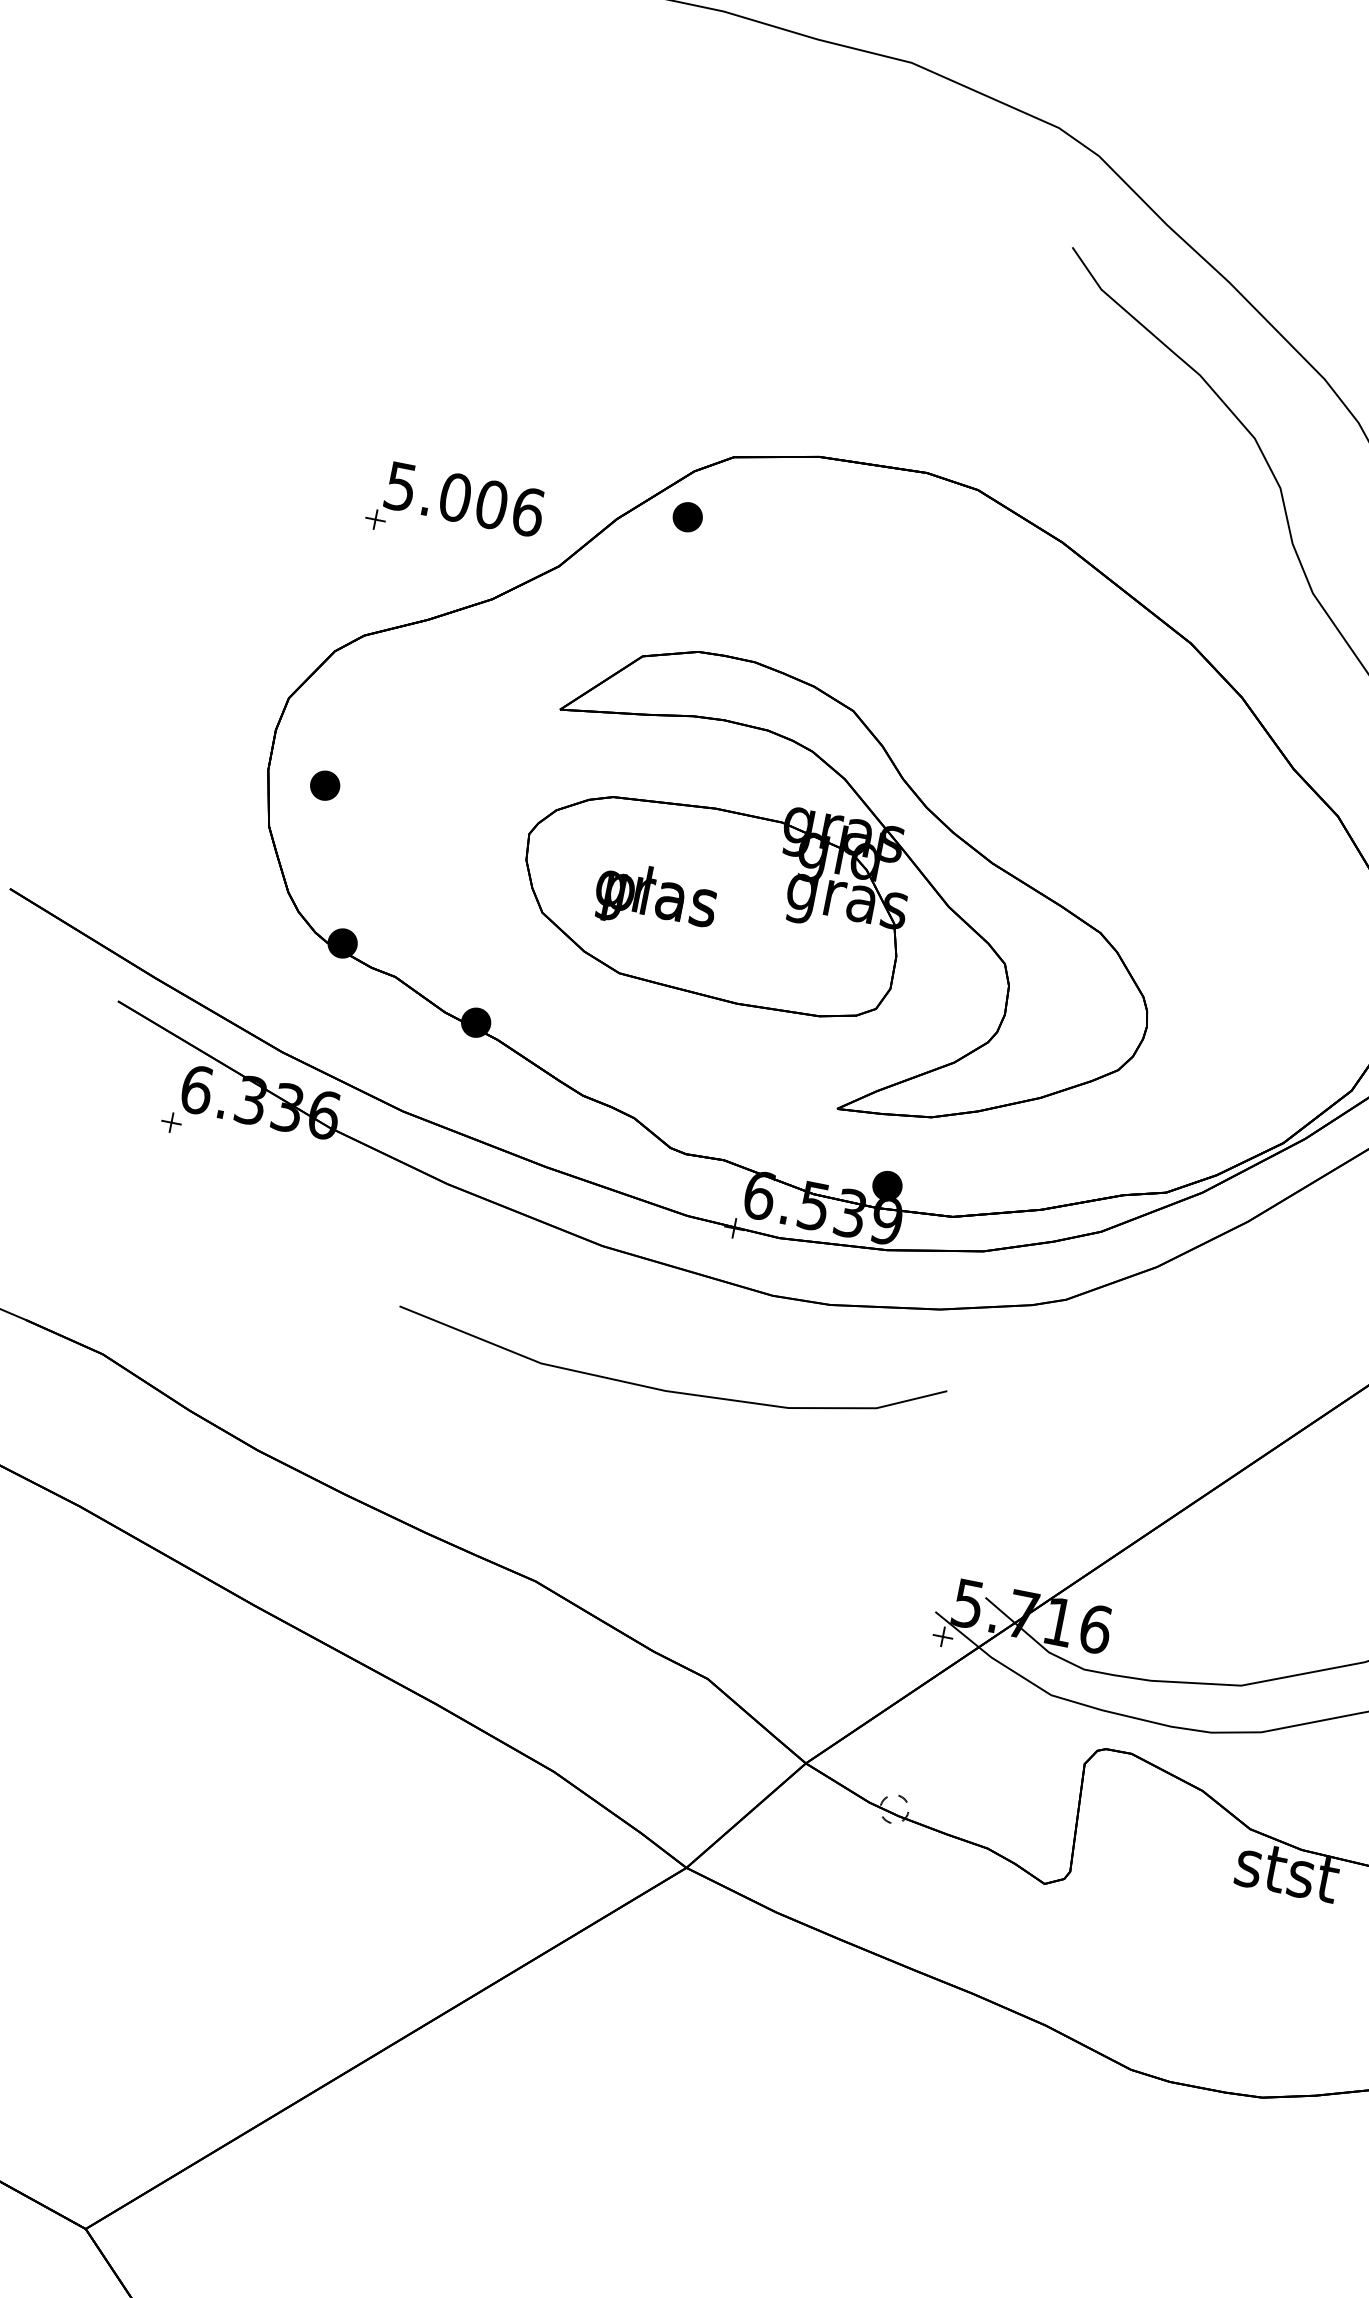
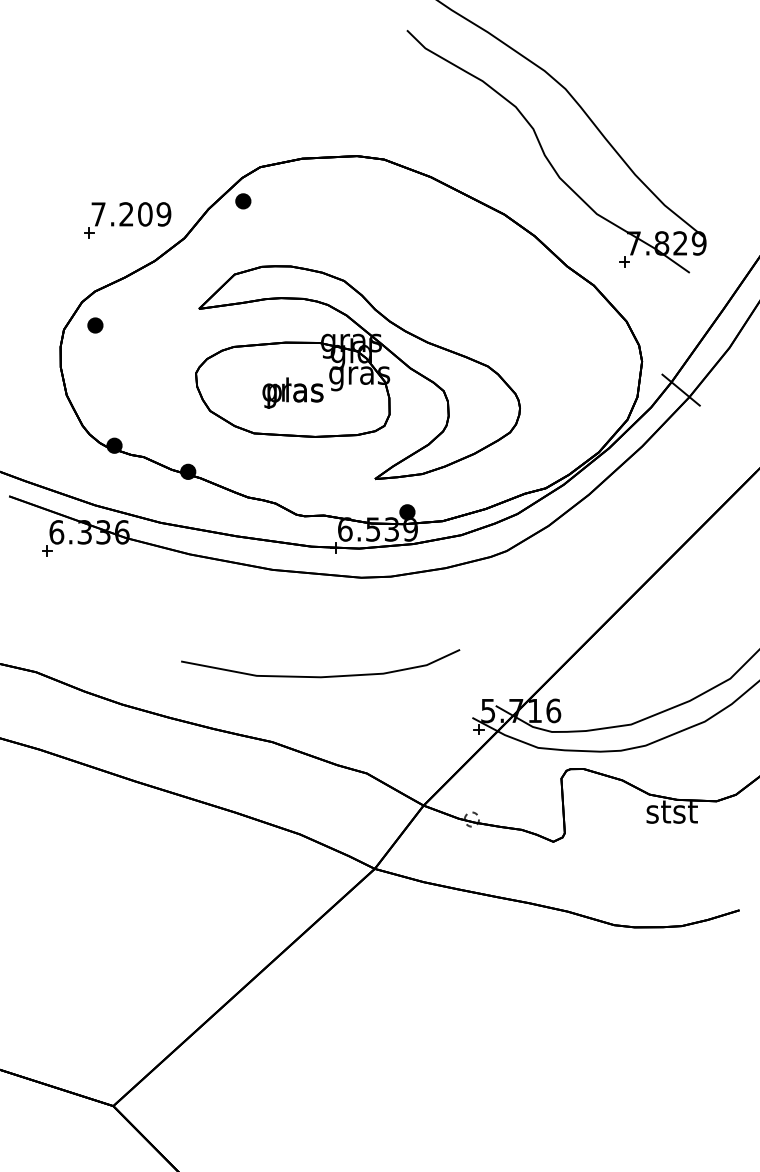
text: (464, 499) -> (131, 214), 5.006 -> 7.209
part: (325, 785) -> (95, 325), moved
text: (655, 897) -> (292, 392), moved
curve: (665, 1389) -> (320, 676), moved

